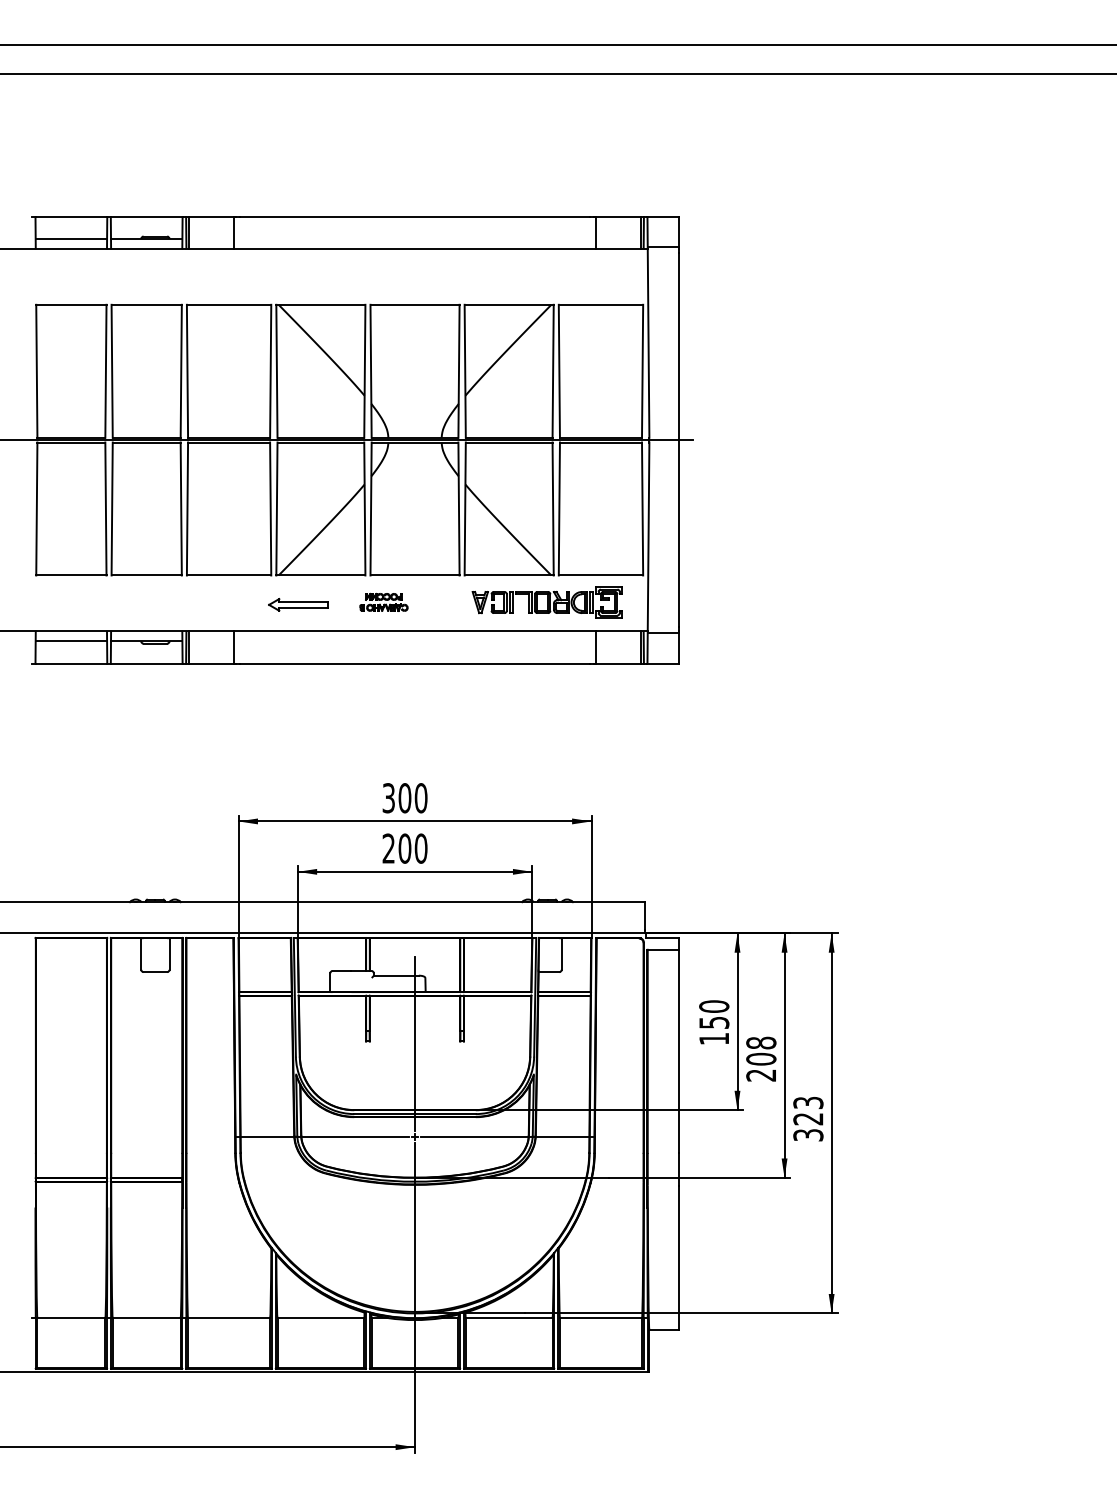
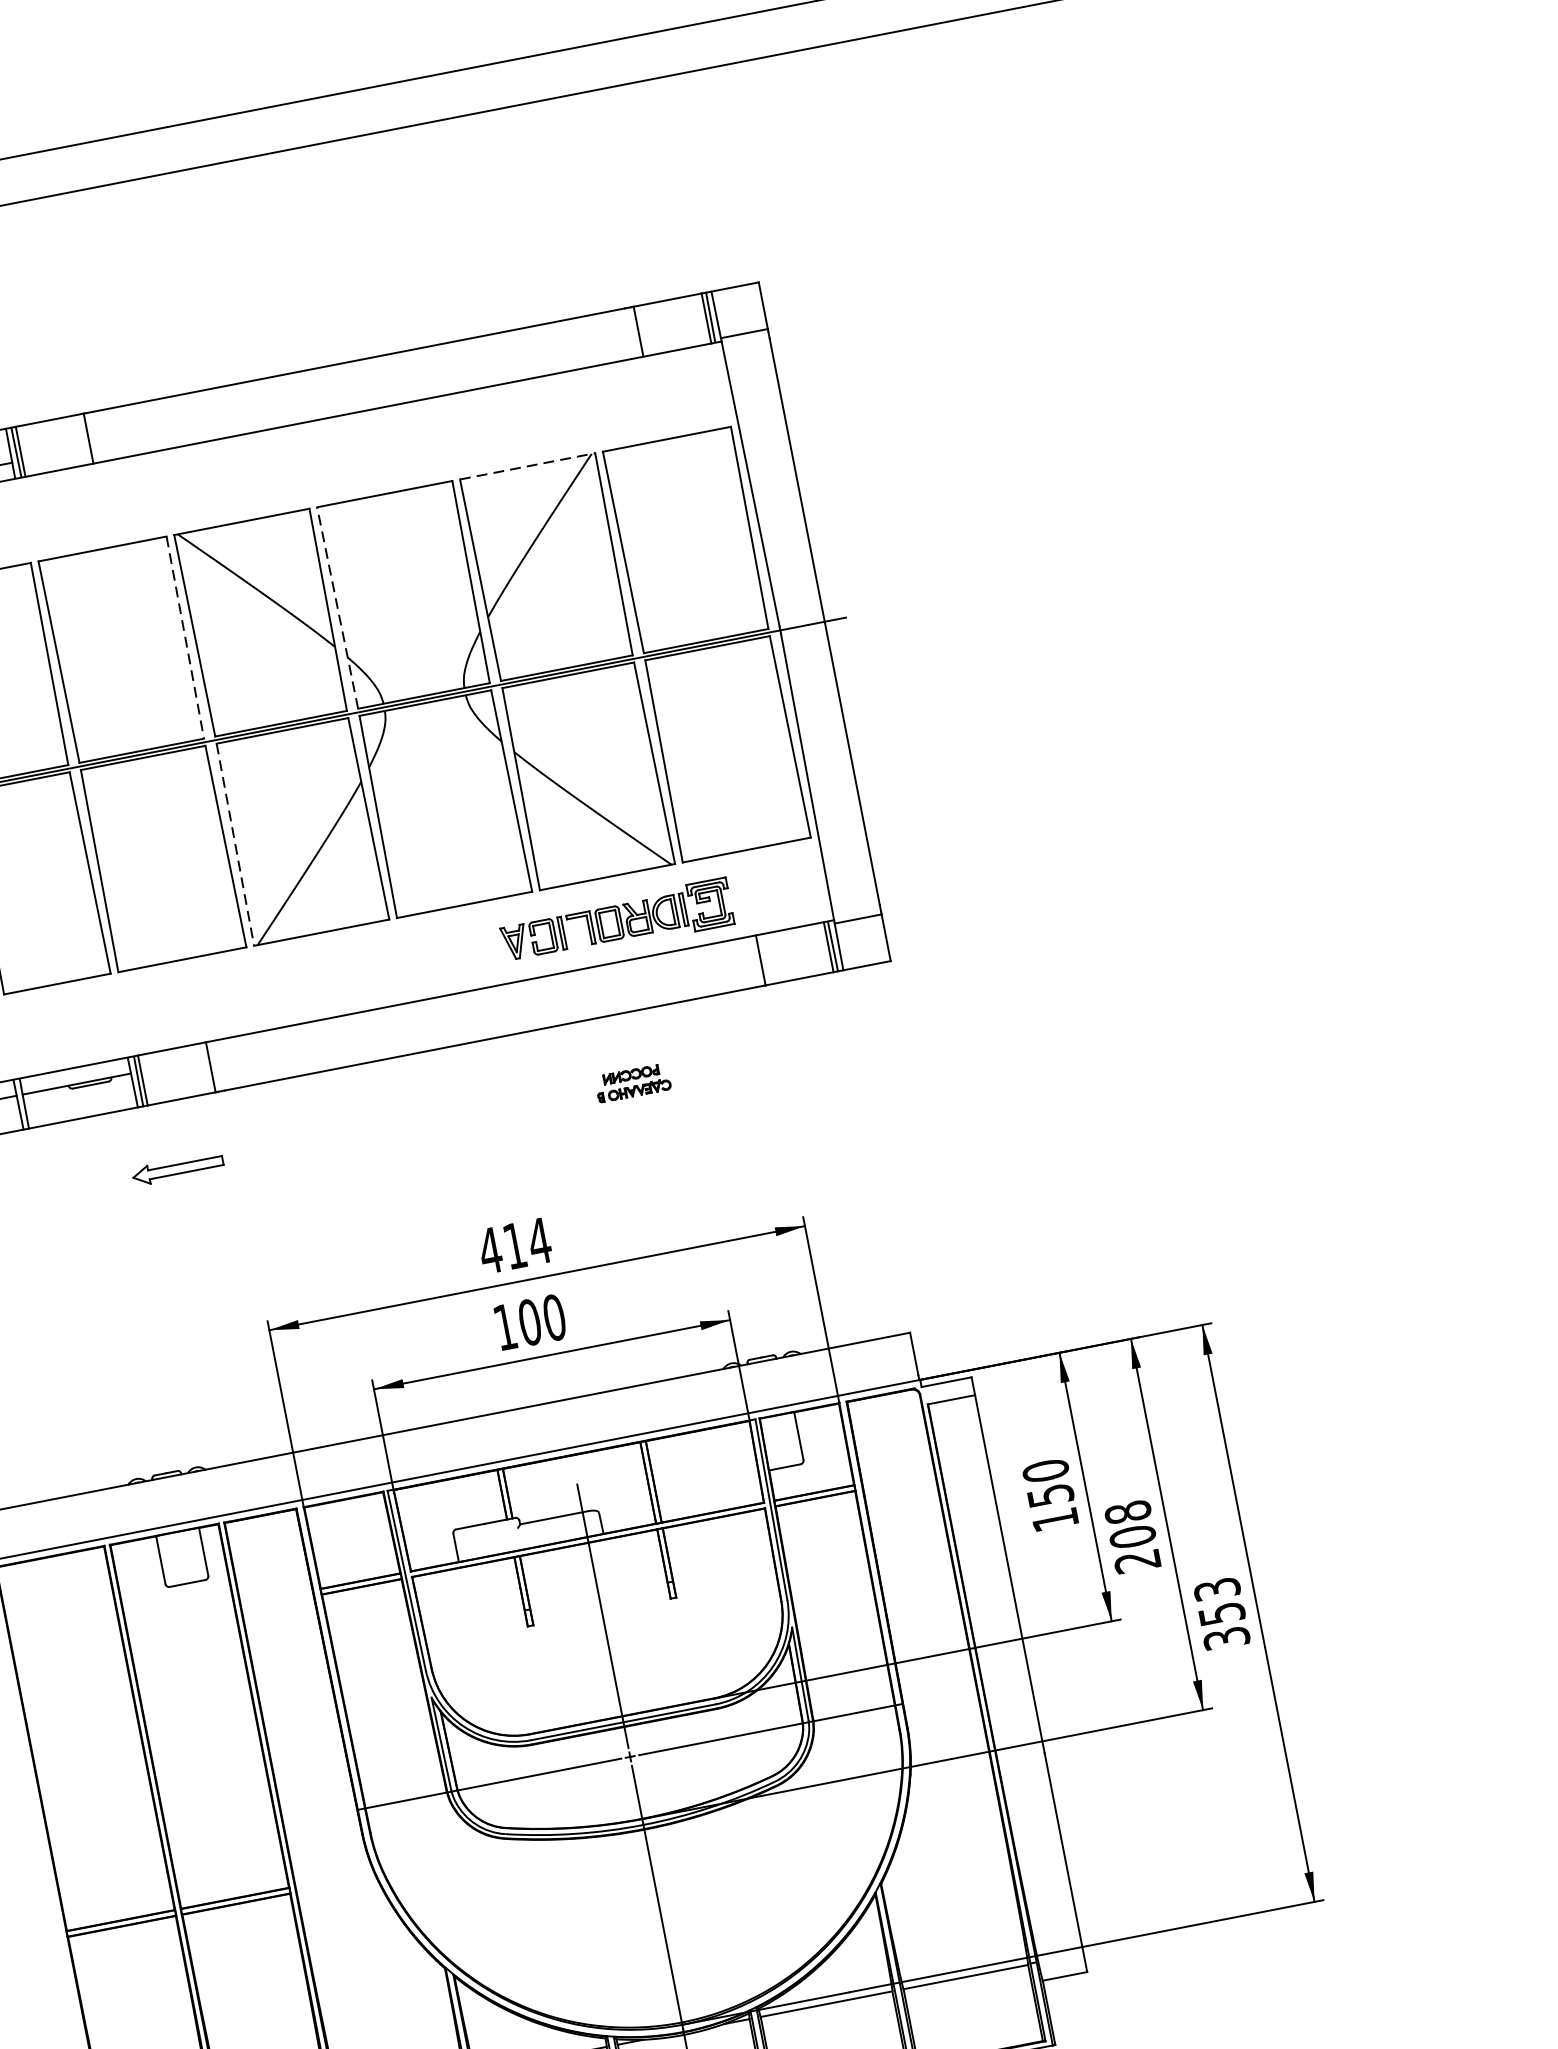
line: (509, 304) -> (528, 465), solid -> dashed
line: (371, 370) -> (338, 606), solid -> dashed
line: (270, 371) -> (185, 637), solid -> dashed
line: (276, 509) -> (234, 845), solid -> dashed
part: (383, 601) -> (632, 1081), moved
part: (546, 602) -> (615, 922), moved
part: (298, 604) -> (177, 1168), moved
text: (404, 798) -> (514, 1246), 300 -> 414
text: (388, 848) -> (504, 1327), 200 -> 100
text: (808, 1119) -> (1222, 1614), 323 -> 353

